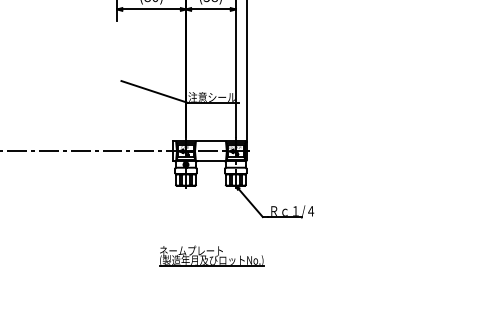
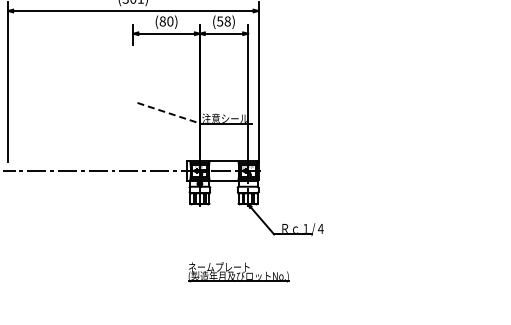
line: (154, 91) -> (169, 113), solid -> dashed
part: (211, 256) -> (238, 272), moved

